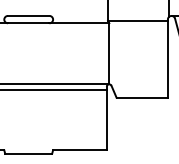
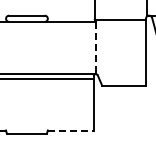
line: (108, 54) -> (95, 48), solid -> dashed
line: (79, 150) -> (70, 130), solid -> dashed

